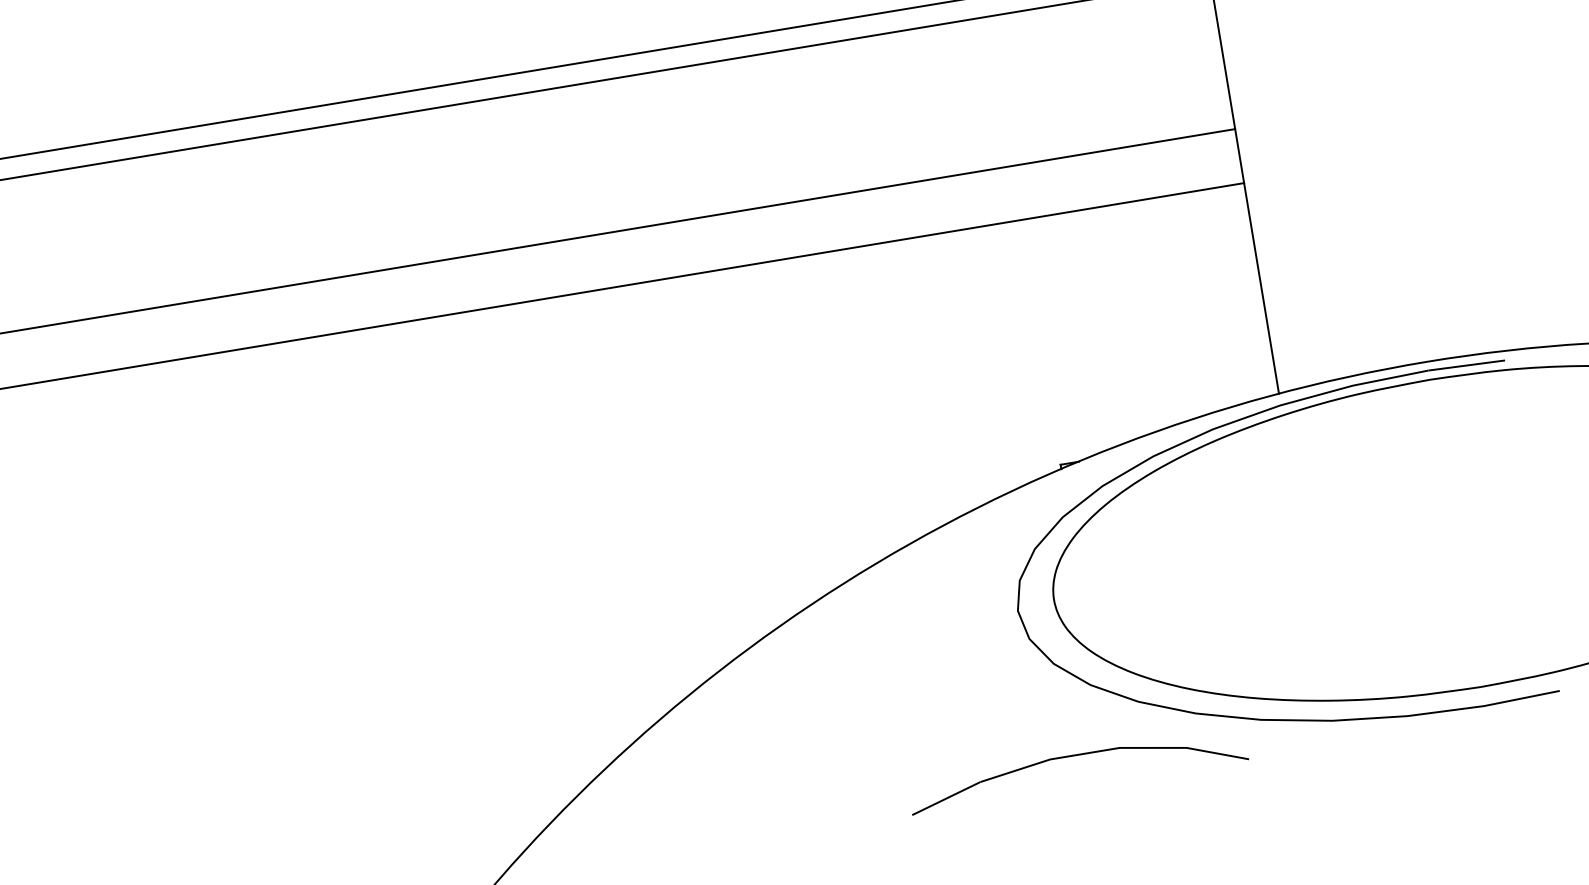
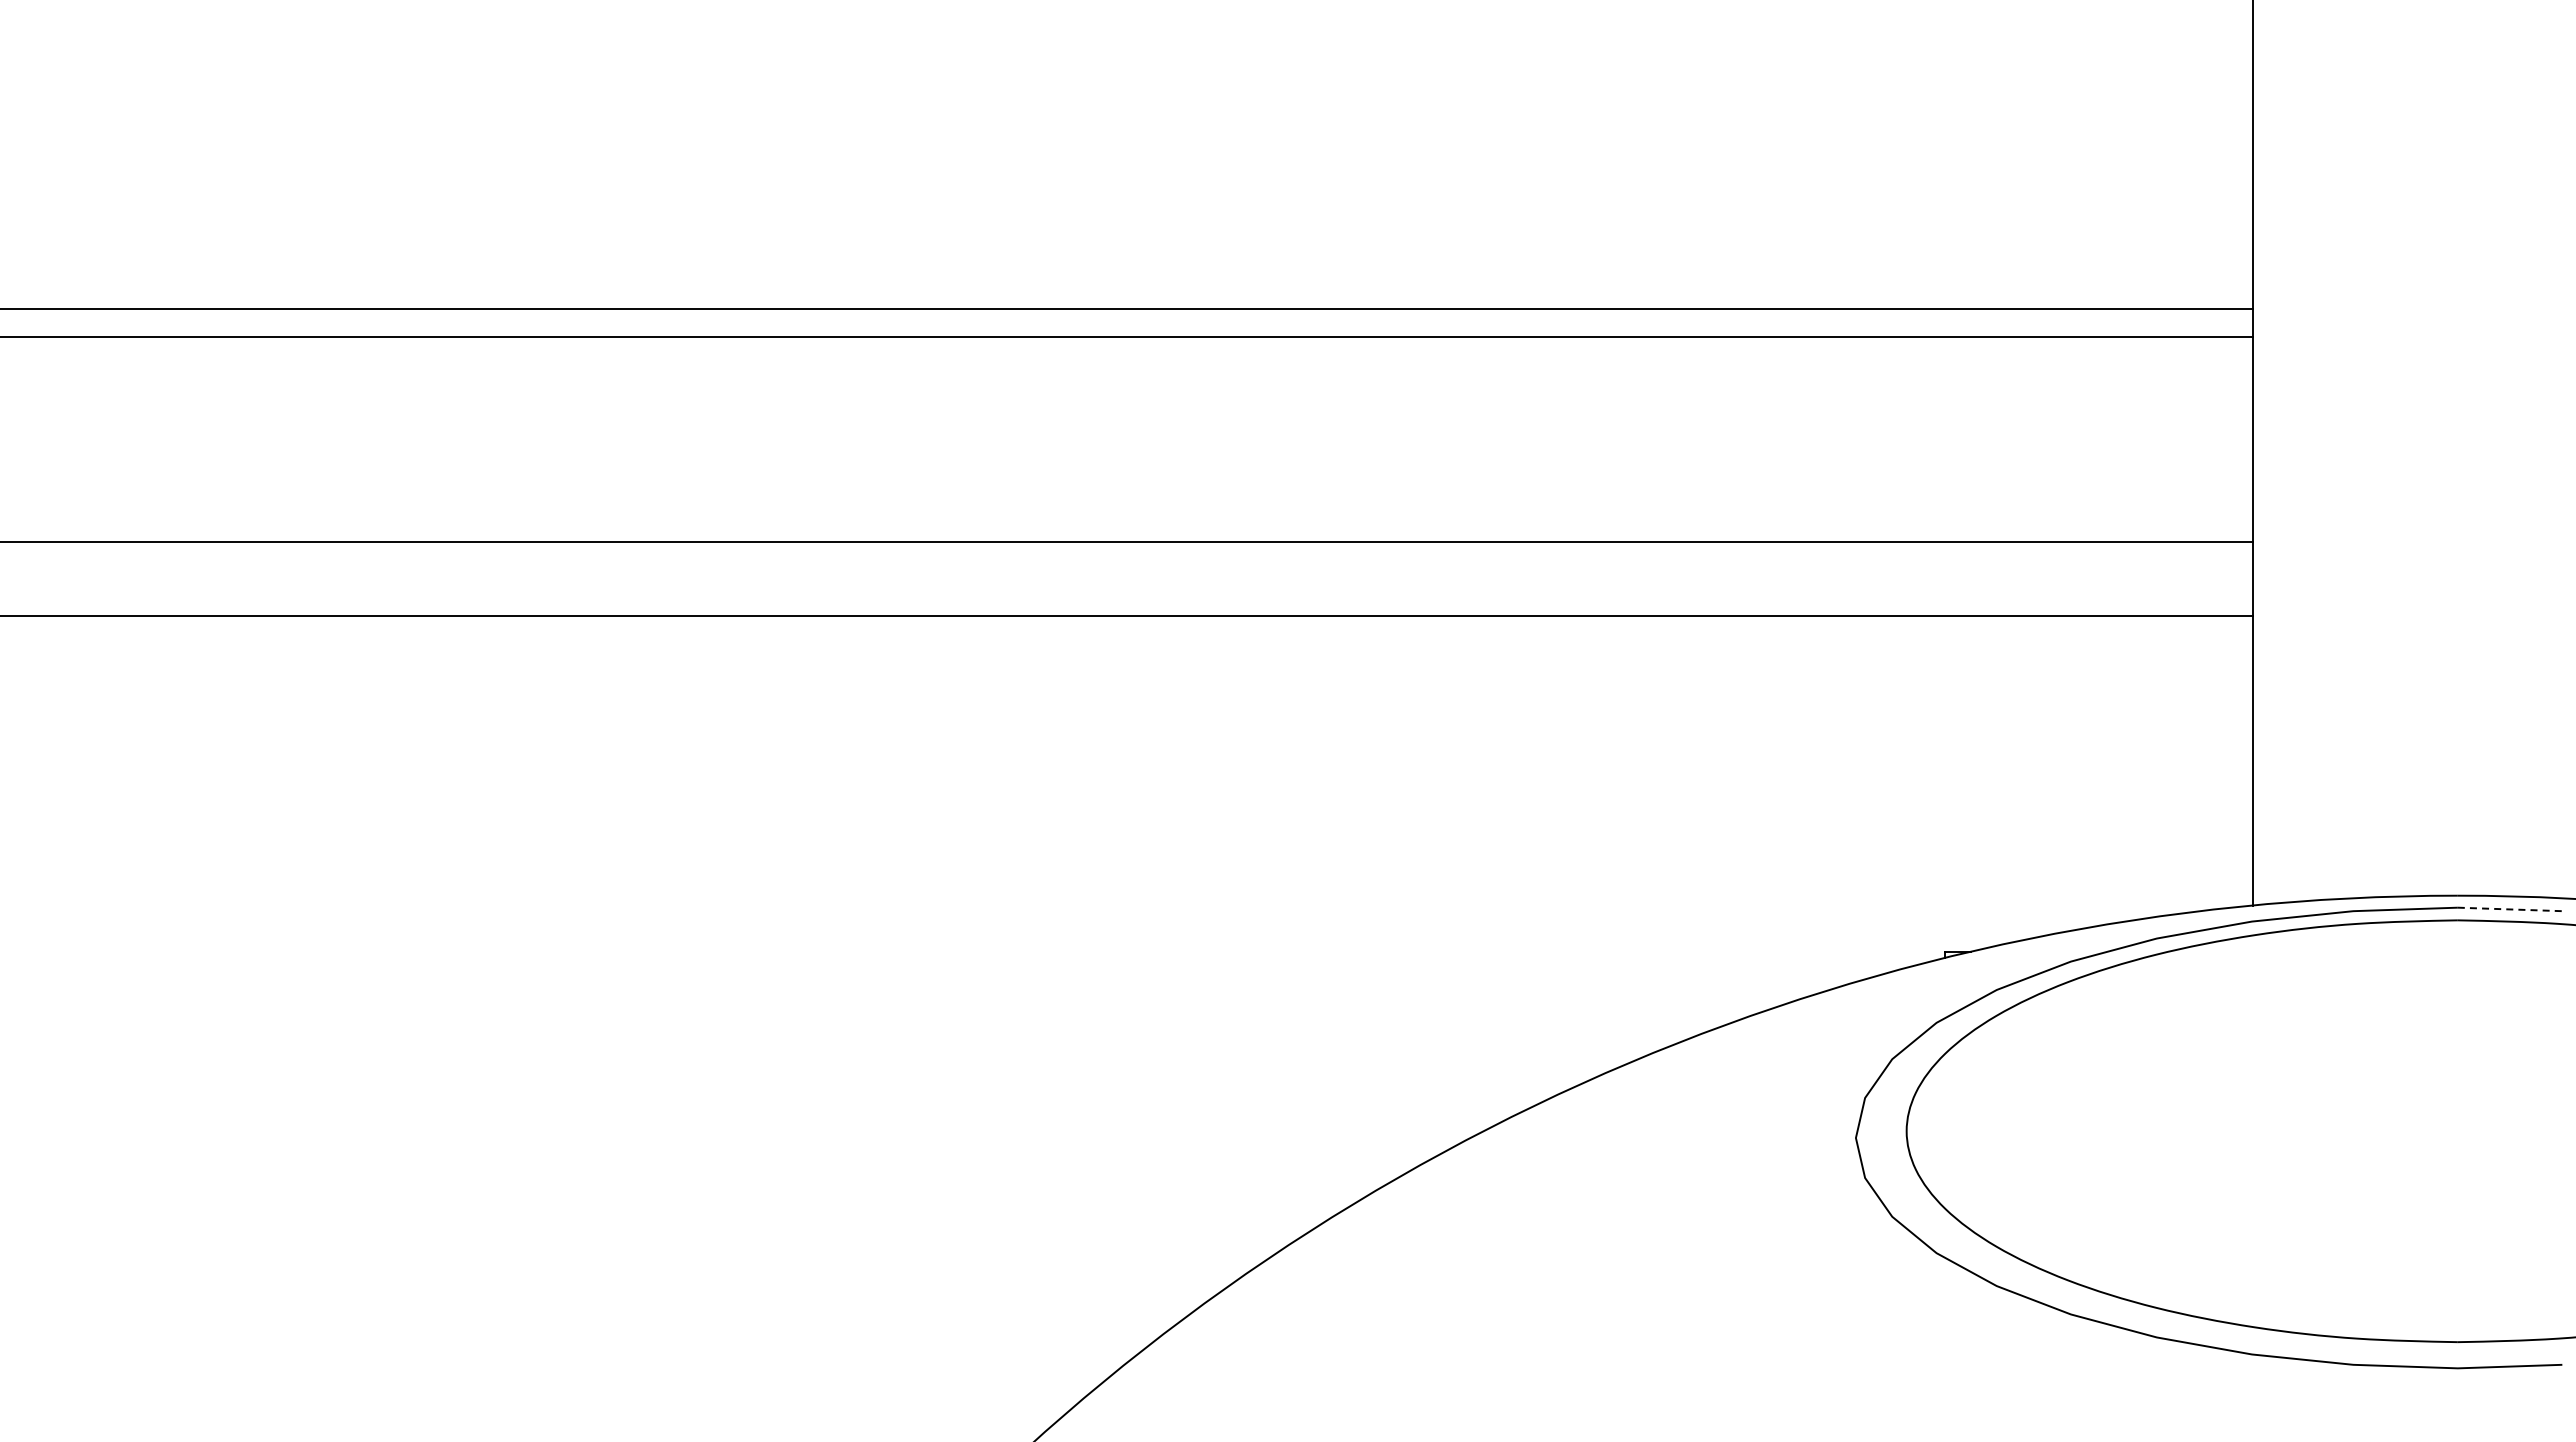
line: (1467, 365) -> (2510, 909), solid -> dashed
part: (1075, 755) -> (1900, 1344), removed

